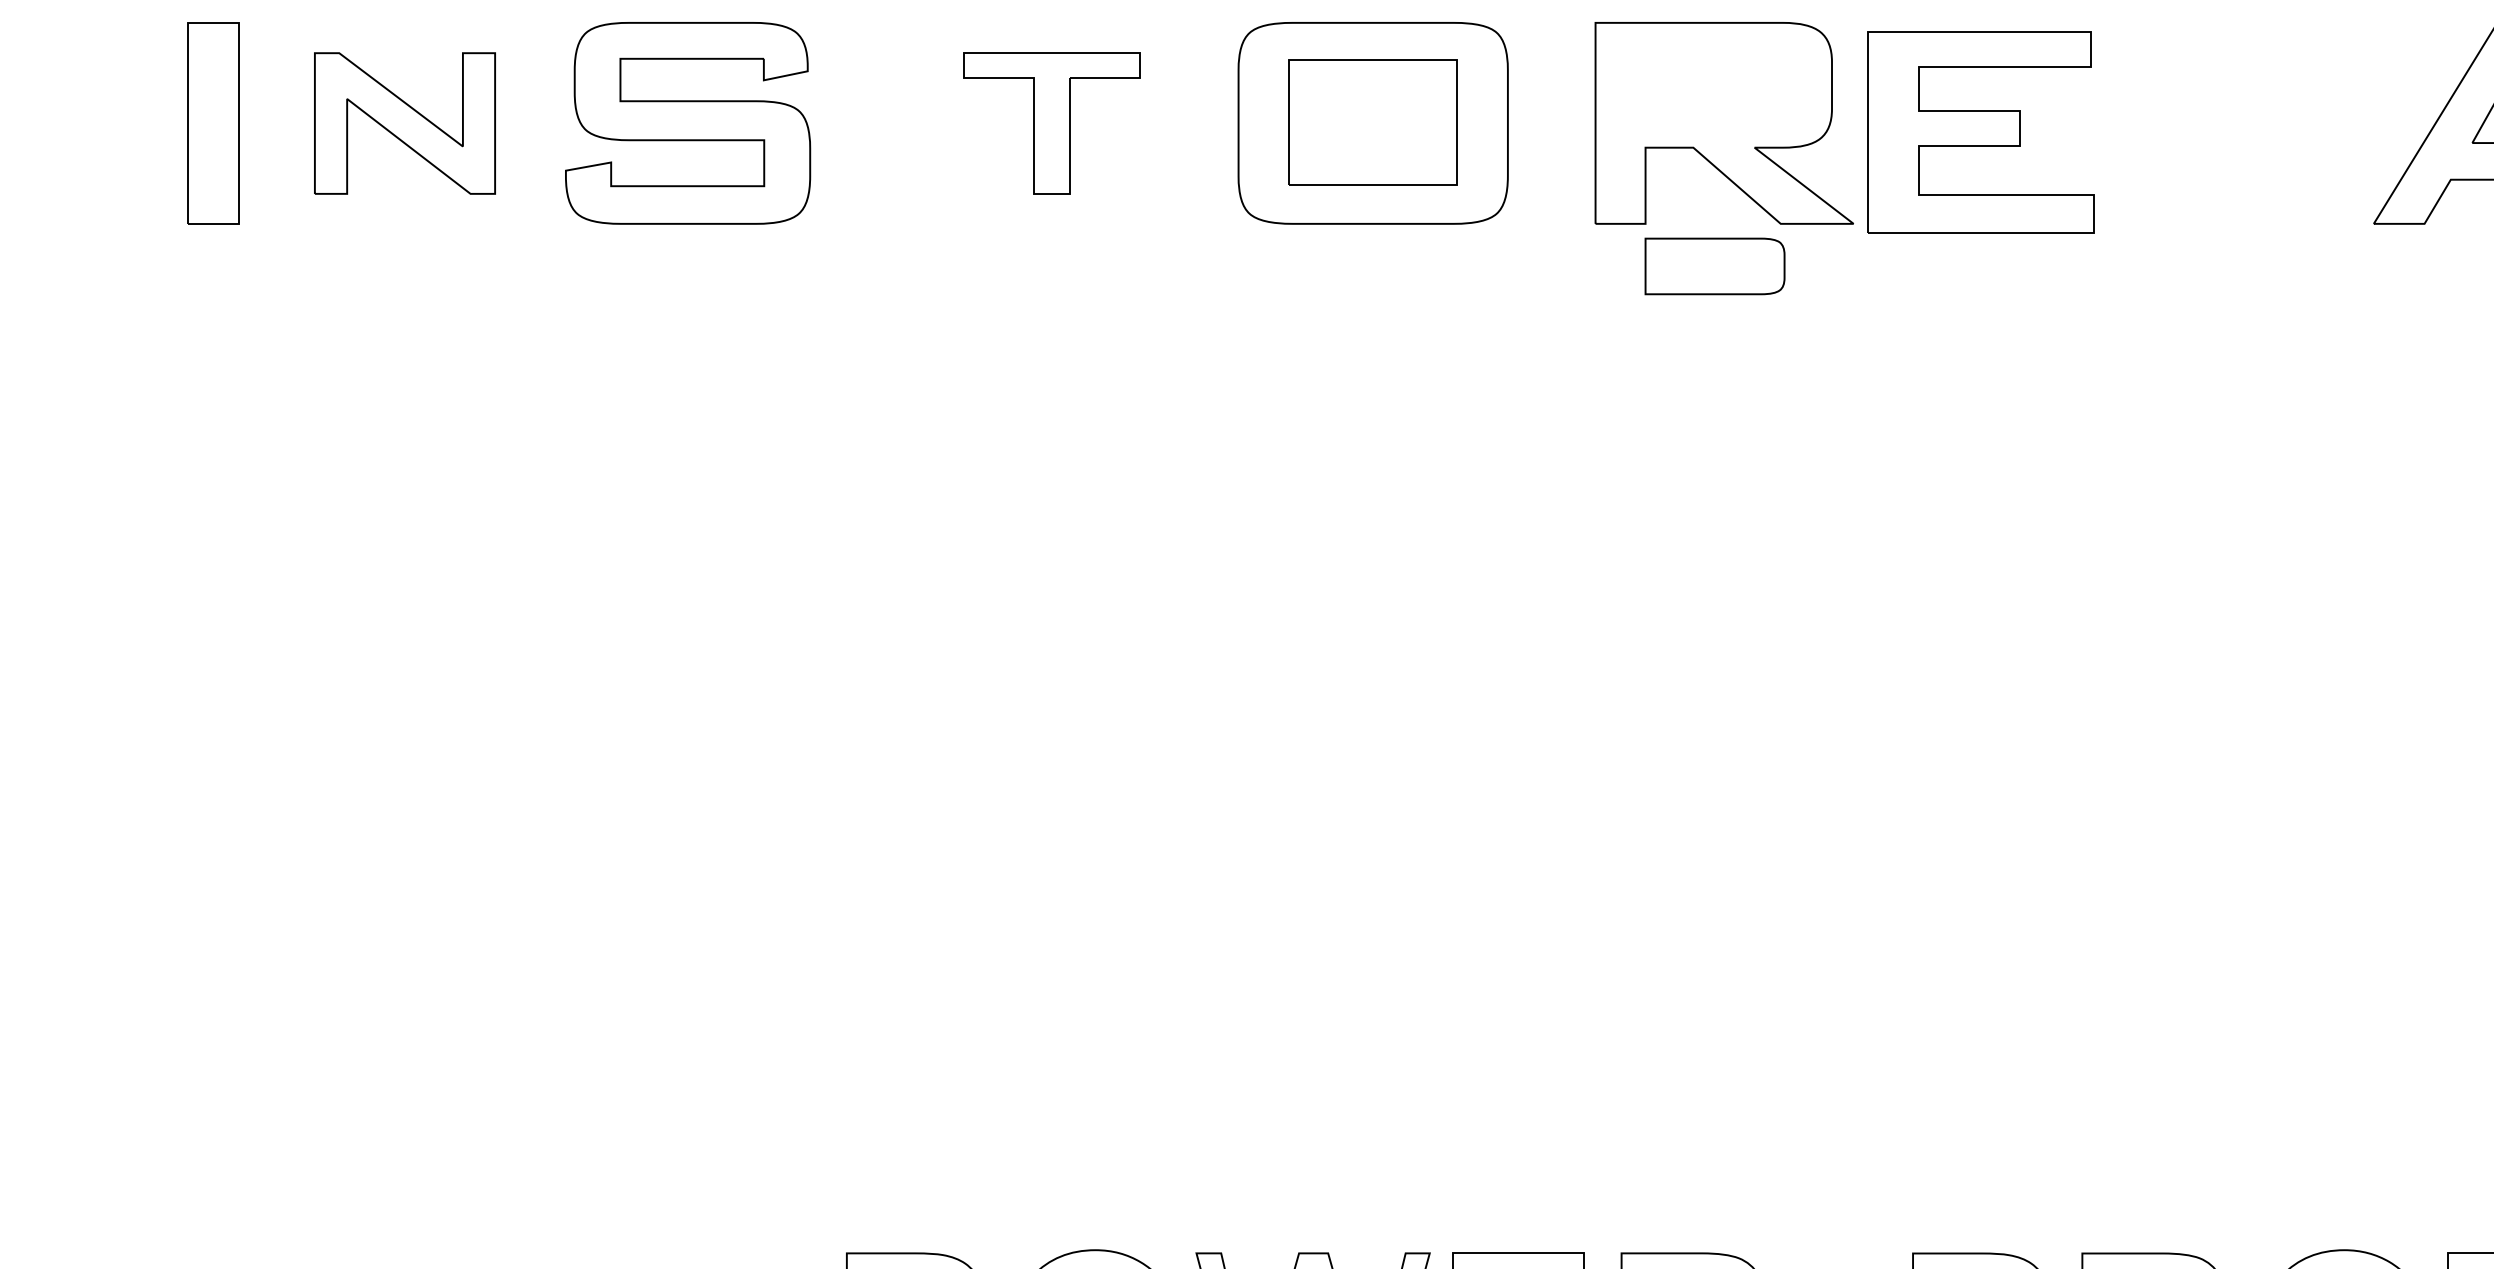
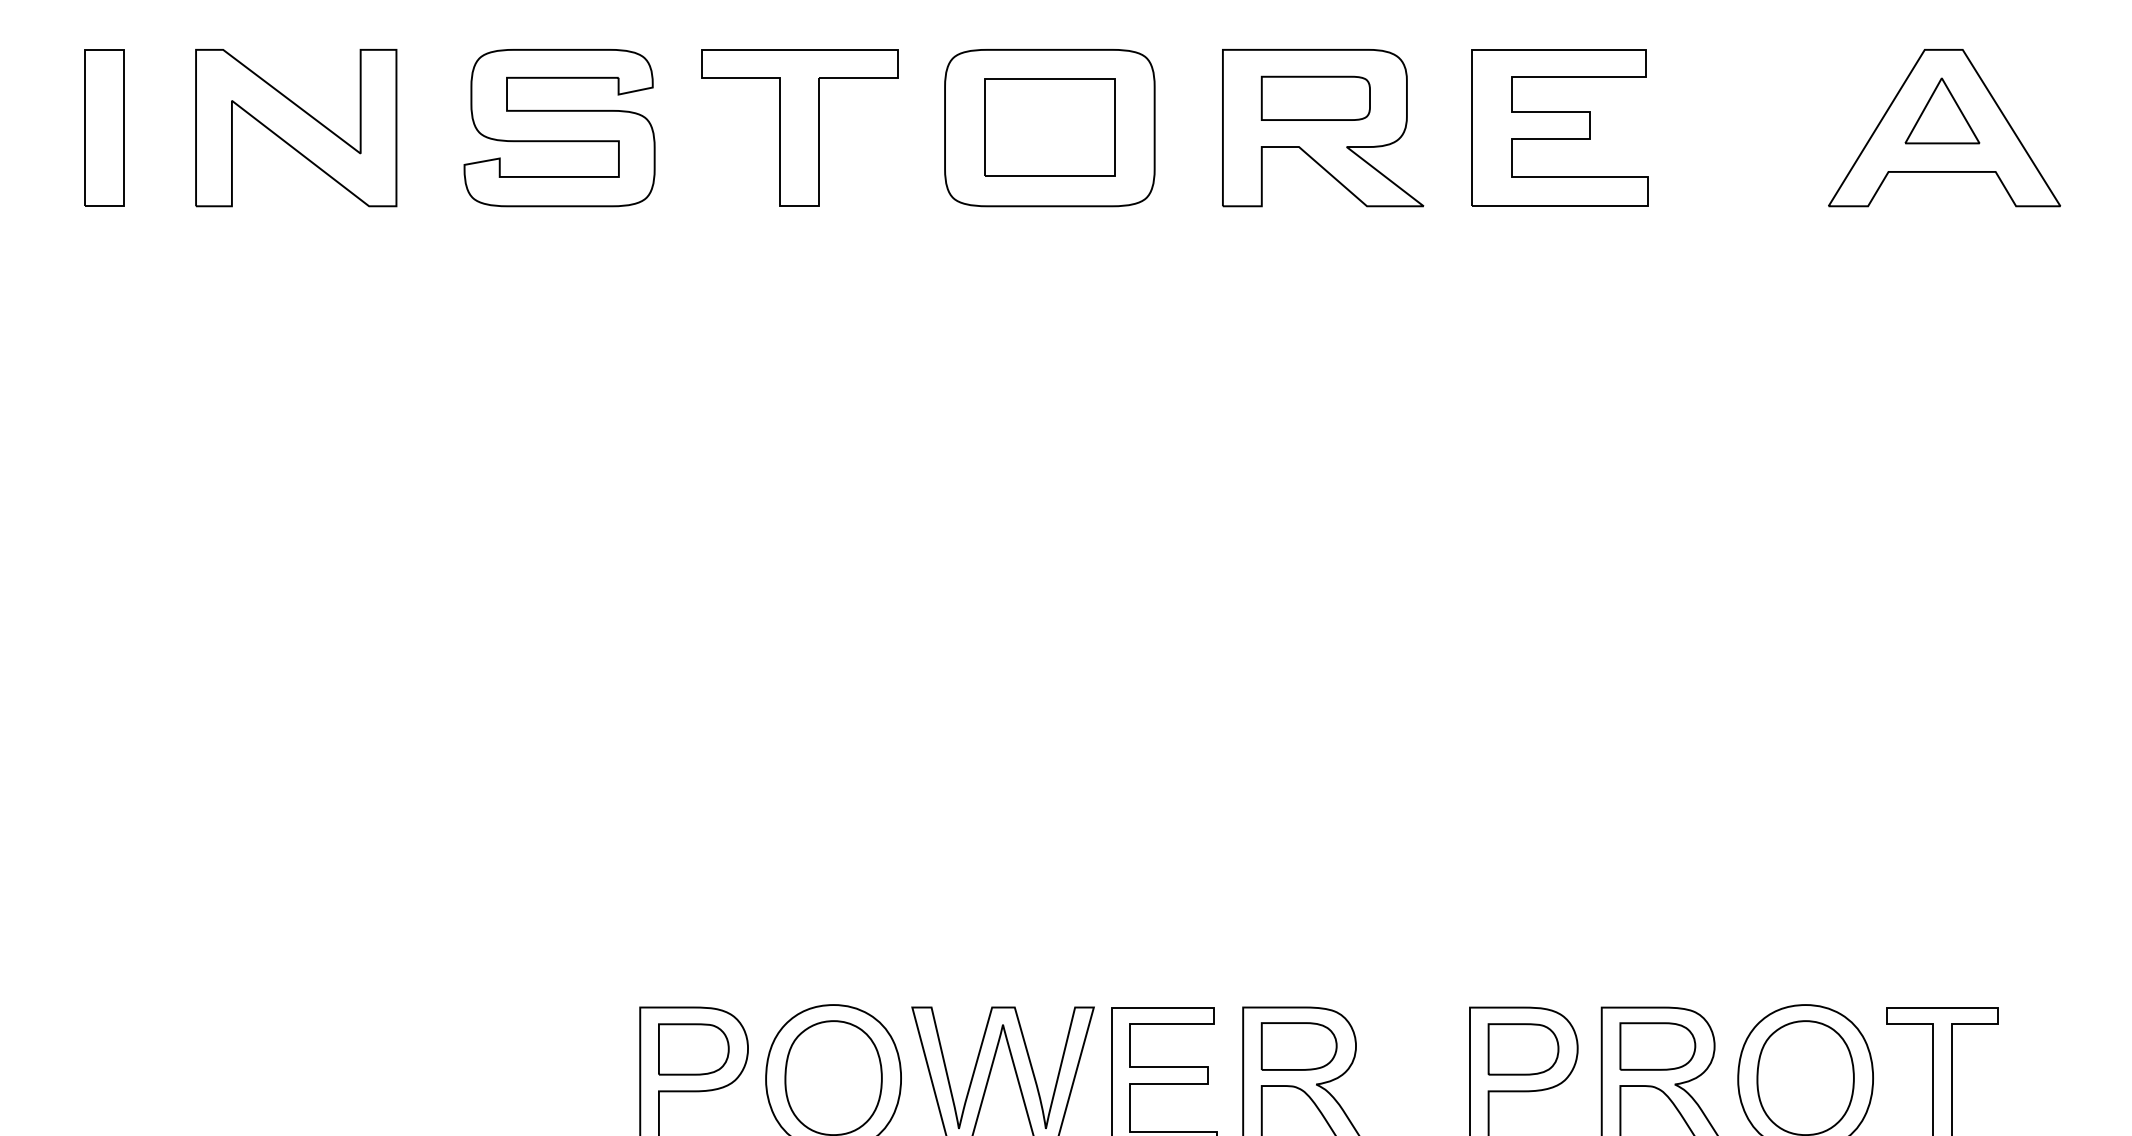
part: (213, 122) -> (104, 127), moved
part: (1051, 122) -> (799, 127), size x1.43
part: (405, 123) -> (296, 128), size x1.43
part: (687, 123) -> (559, 128), moved
part: (1980, 131) -> (1559, 127), moved
part: (1714, 265) -> (1315, 97), moved

